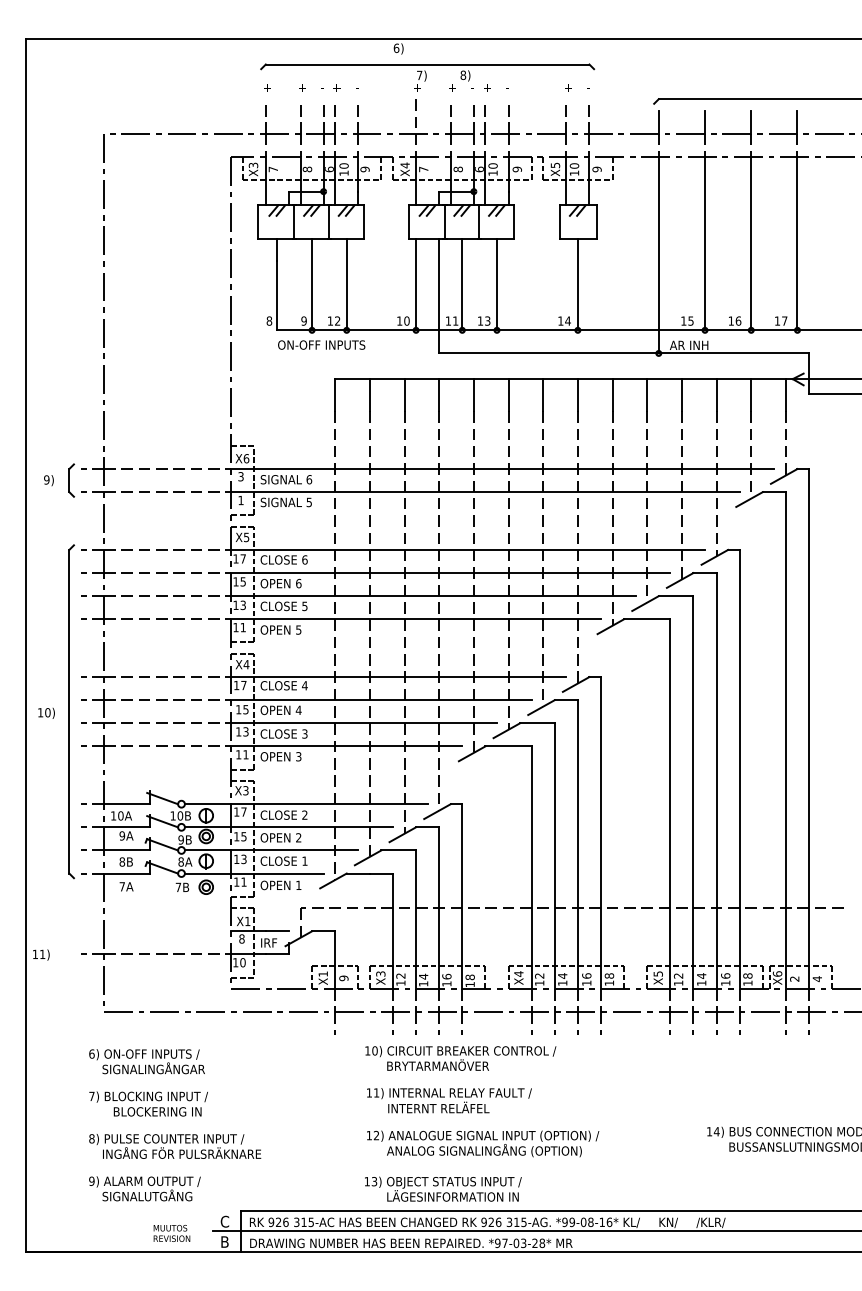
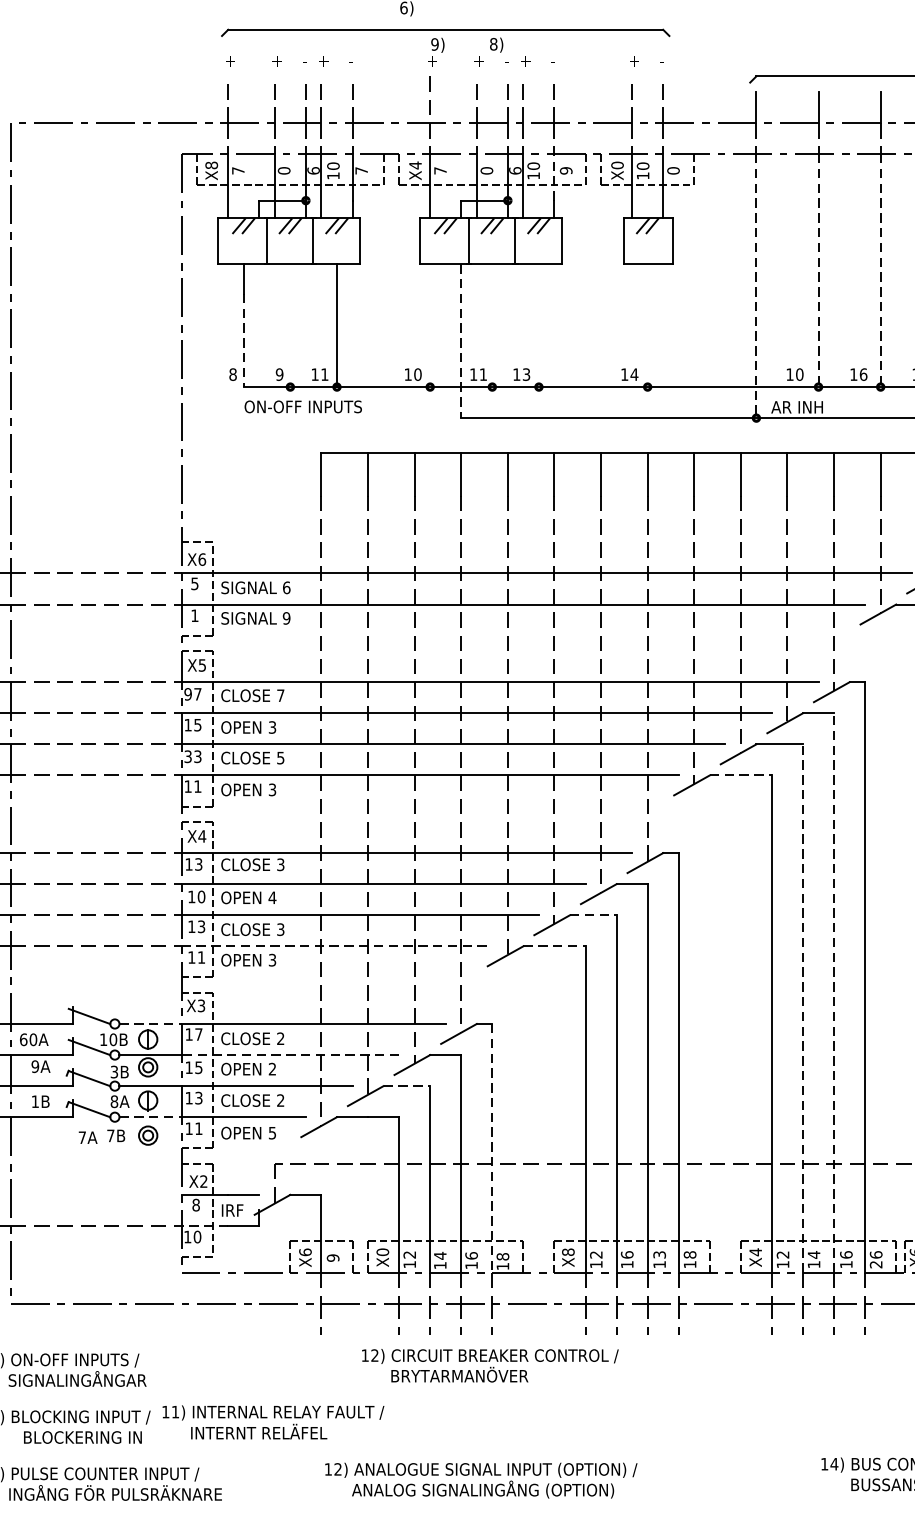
text: (419, 75) -> (434, 44), 7) -> 9)
text: (253, 165) -> (211, 165), X3 -> X8
text: (555, 165) -> (617, 165), X5 -> X0
text: (307, 169) -> (284, 170), 8 -> 0
text: (364, 169) -> (360, 170), 9 -> 7
text: (457, 169) -> (485, 170), 8 -> 0
text: (596, 169) -> (672, 170), 9 -> 0
line: (508, 173) -> (554, 176), solid -> dashed
line: (705, 243) -> (819, 270), solid -> dashed
line: (751, 243) -> (881, 270), solid -> dashed
line: (658, 255) -> (756, 286), solid -> dashed
line: (312, 284) -> (290, 325), removed
line: (416, 284) -> (430, 325), removed
line: (462, 284) -> (492, 325), removed
line: (496, 284) -> (538, 325), removed
line: (577, 284) -> (647, 325), removed
line: (277, 295) -> (243, 340), solid -> dashed
line: (439, 296) -> (461, 341), solid -> dashed
text: (337, 320) -> (324, 373), 12 -> 11
text: (690, 320) -> (799, 373), 15 -> 10
text: (240, 475) -> (194, 582), 3 -> 5
text: (309, 501) -> (286, 617), 5 -> 9
text: (235, 558) -> (187, 693), 17 -> 97
text: (304, 559) -> (280, 695), 6 -> 7
text: (298, 583) -> (272, 727), 6 -> 3
text: (235, 605) -> (187, 756), 13 -> 33
line: (647, 619) -> (741, 775), solid -> dashed
text: (298, 629) -> (272, 789), 5 -> 3
text: (243, 685) -> (198, 864), 17 -> 13
text: (304, 685) -> (280, 864), 4 -> 3
text: (245, 709) -> (200, 896), 15 -> 10
line: (537, 723) -> (593, 915), solid -> dashed
line: (346, 746) -> (336, 946), solid -> dashed
line: (509, 746) -> (555, 946), solid -> dashed
line: (716, 780) -> (833, 992), solid -> dashed
line: (693, 792) -> (803, 1008), solid -> dashed
line: (208, 804) -> (151, 1024), solid -> dashed
text: (113, 815) -> (23, 1039), 10A -> 60A
line: (312, 827) -> (290, 1055), solid -> dashed
text: (180, 839) -> (113, 1071), 9B -> 3B
line: (399, 850) -> (407, 1086), solid -> dashed
text: (304, 860) -> (280, 1099), 1 -> 2
text: (122, 861) -> (35, 1101), 8B -> 1B
line: (208, 873) -> (151, 1117), solid -> dashed
text: (298, 885) -> (272, 1133), 1 -> 5
text: (126, 886) -> (88, 1137), moved
line: (462, 897) -> (492, 1149), solid -> dashed
text: (247, 920) -> (203, 1180), X1 -> X2
line: (247, 954) -> (203, 1226), solid -> dashed
text: (322, 973) -> (304, 1251), X1 -> X6
text: (380, 973) -> (382, 1251), X3 -> X0
text: (518, 973) -> (567, 1251), X4 -> X8
text: (657, 973) -> (754, 1251), X5 -> X4
text: (562, 975) -> (626, 1254), 14 -> 16
text: (586, 975) -> (659, 1254), 16 -> 13
text: (747, 979) -> (875, 1259), 18 -> 26
text: (374, 1050) -> (374, 1355), 10) -> 12)
text: (449, 1100) -> (273, 1422), moved
text: (483, 1143) -> (481, 1480), moved

